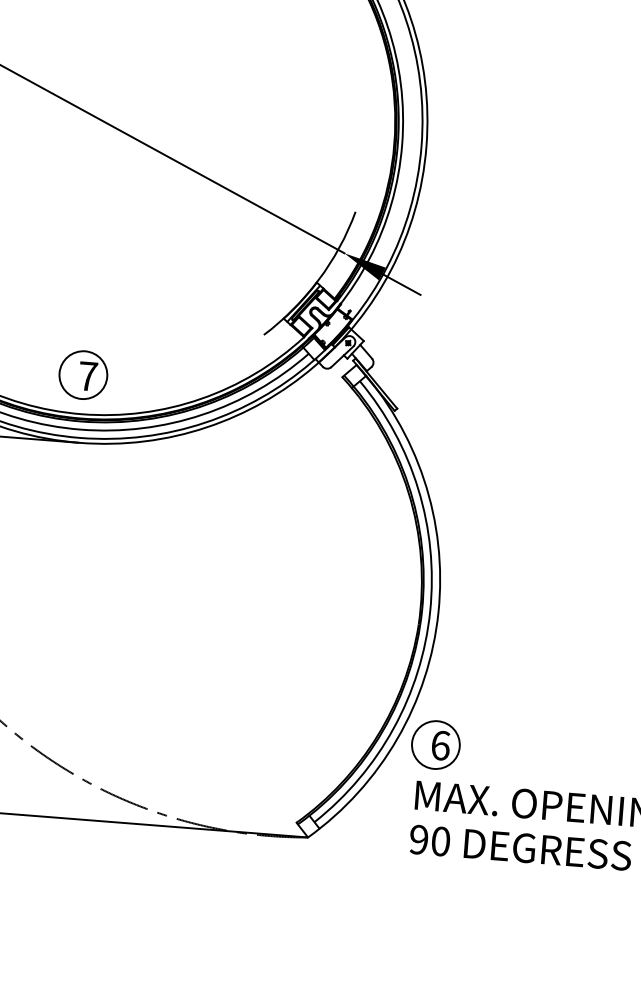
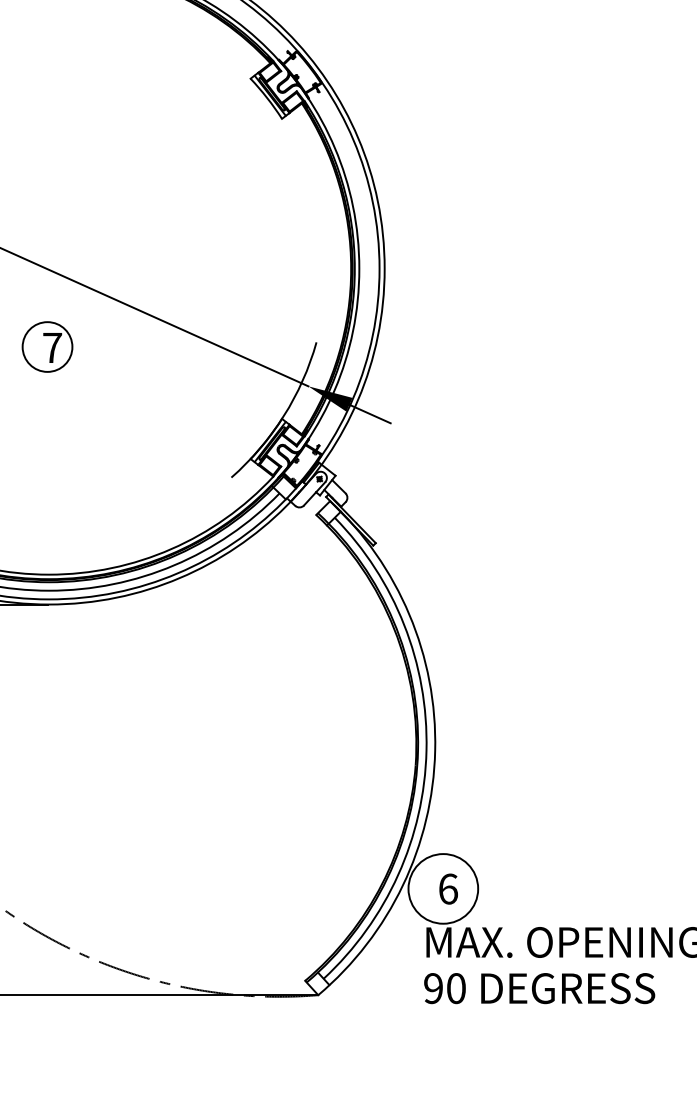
part: (83, 374) -> (47, 346), moved
circle: (436, 744) -> (443, 888), size x1.4

